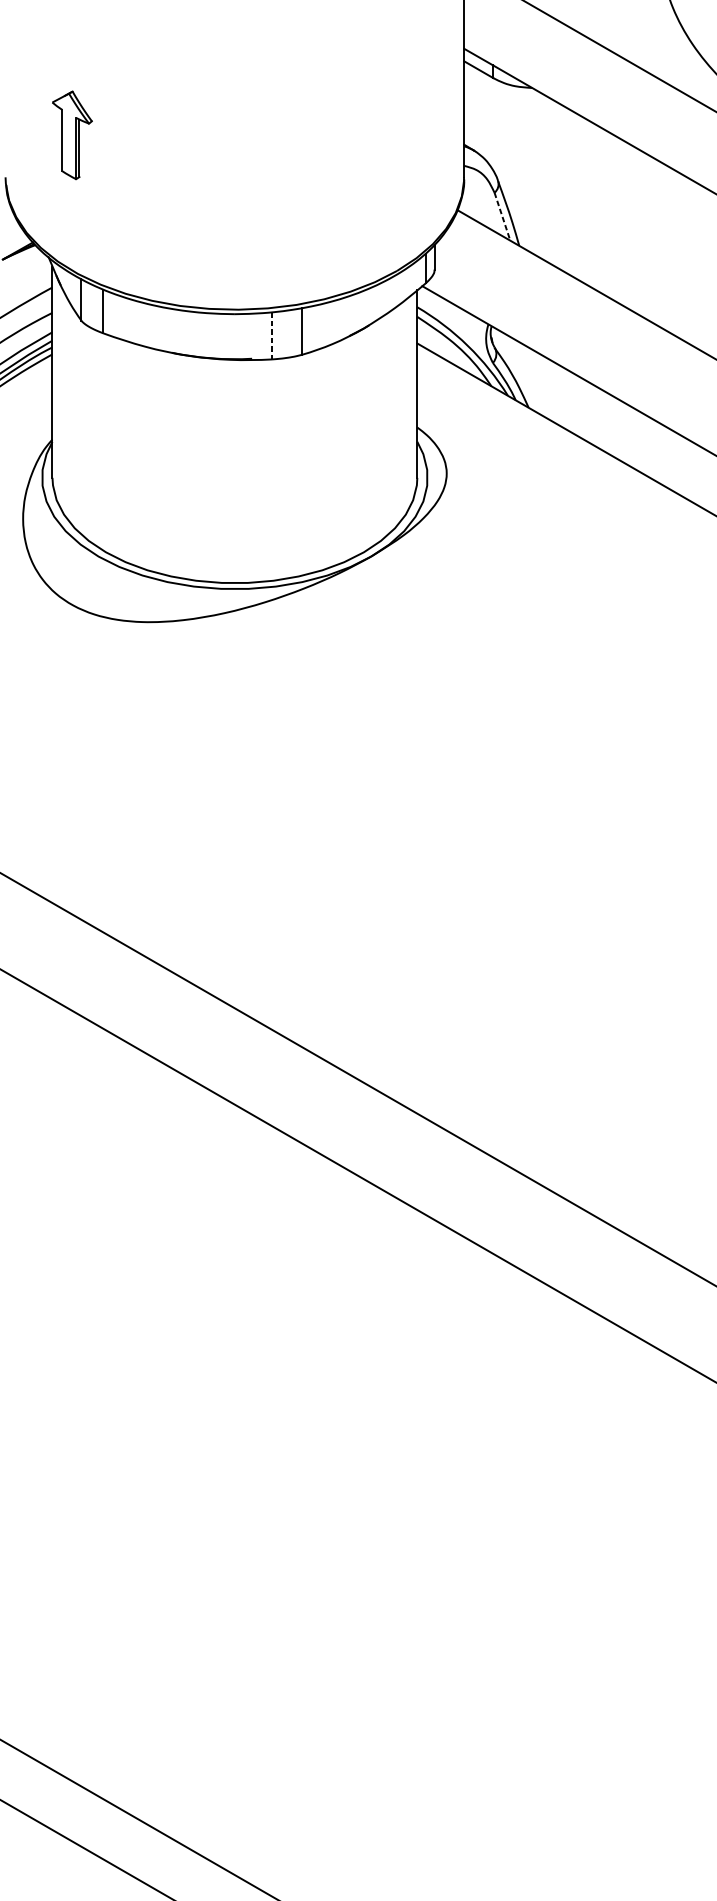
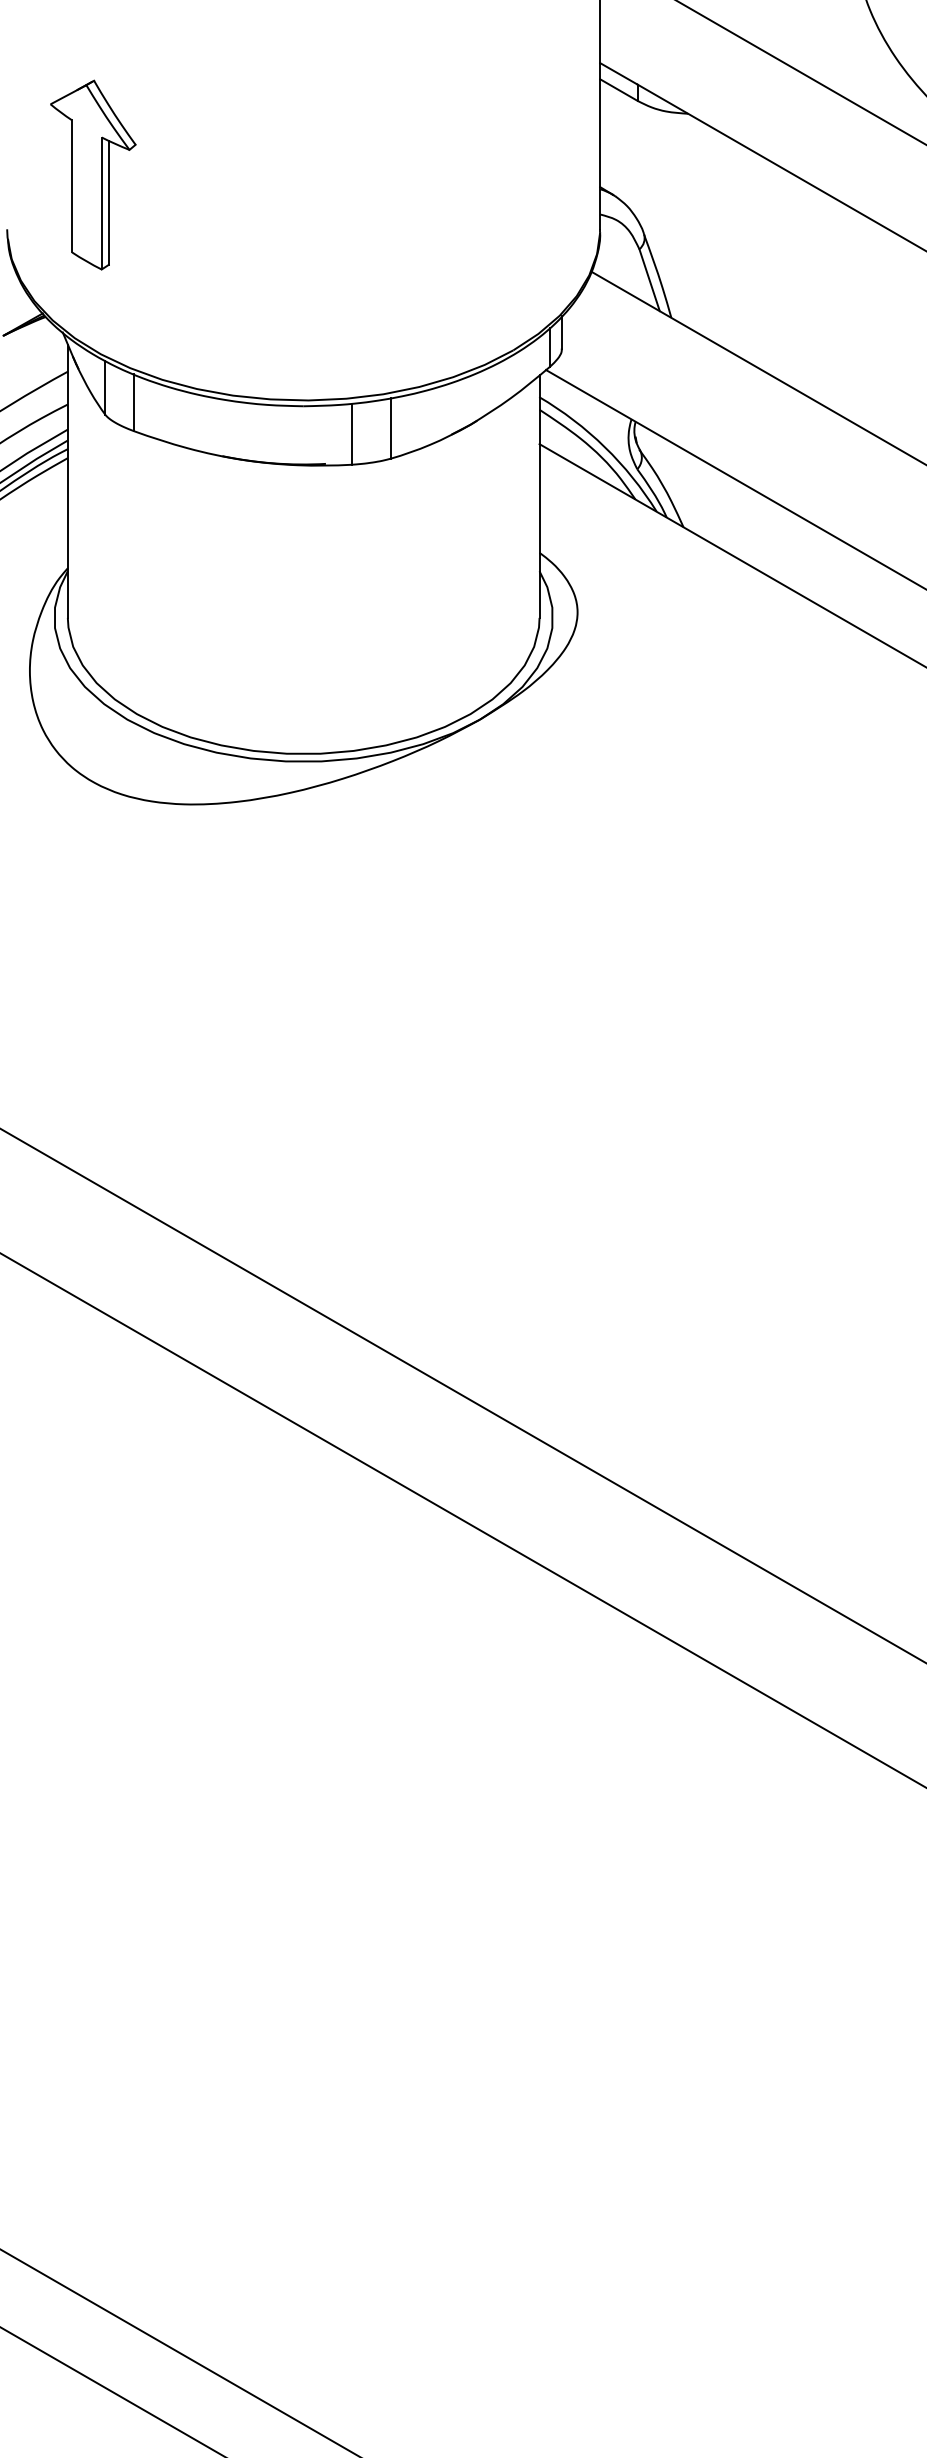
part: (72, 134) -> (93, 174), size x1.67
line: (502, 216) -> (649, 280), dashed -> solid
line: (271, 336) -> (351, 434), dashed -> solid

